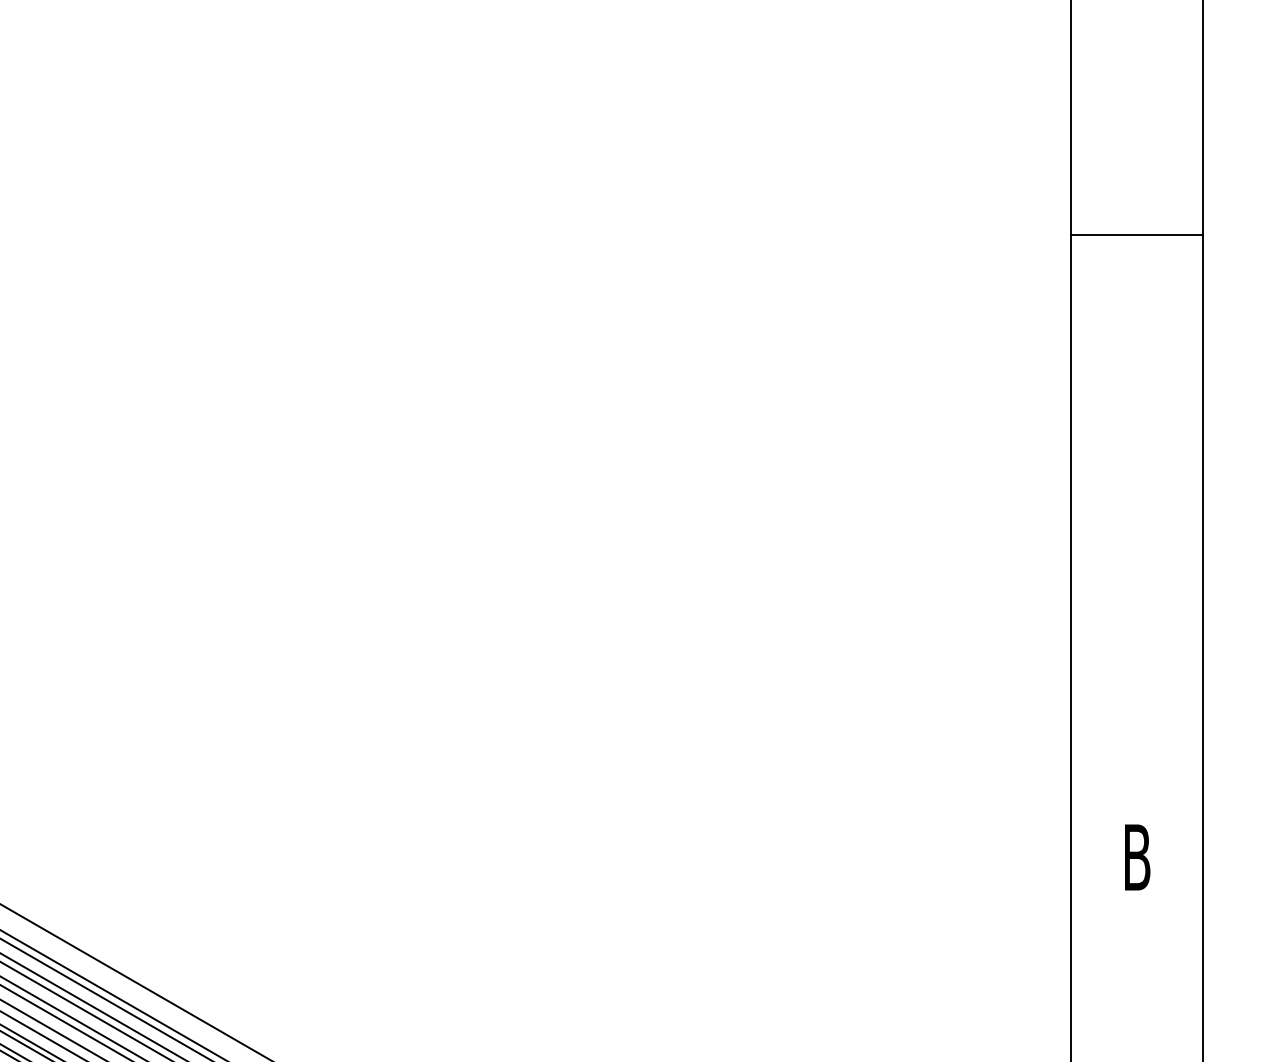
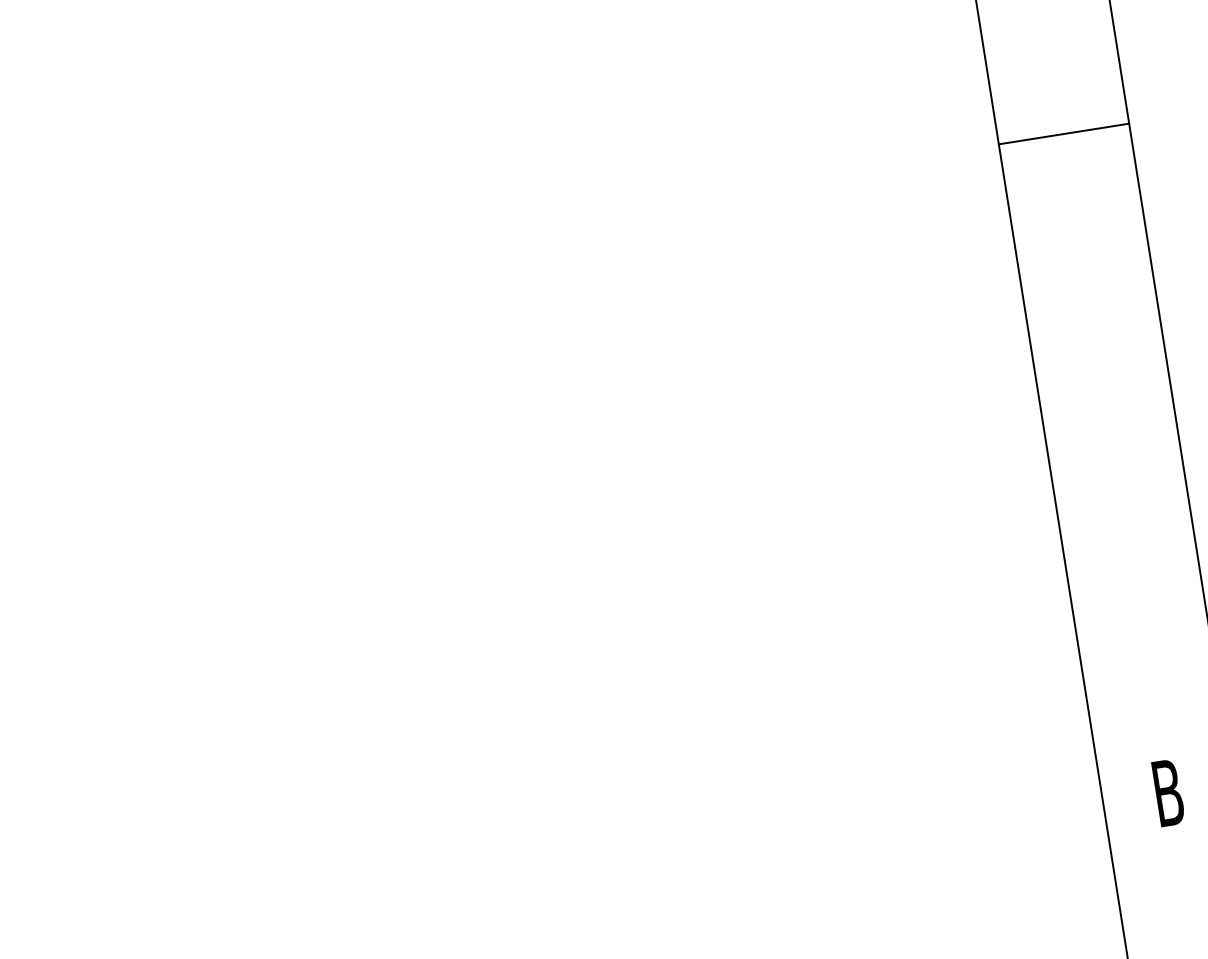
line: (1137, 235) -> (1064, 134), moved

